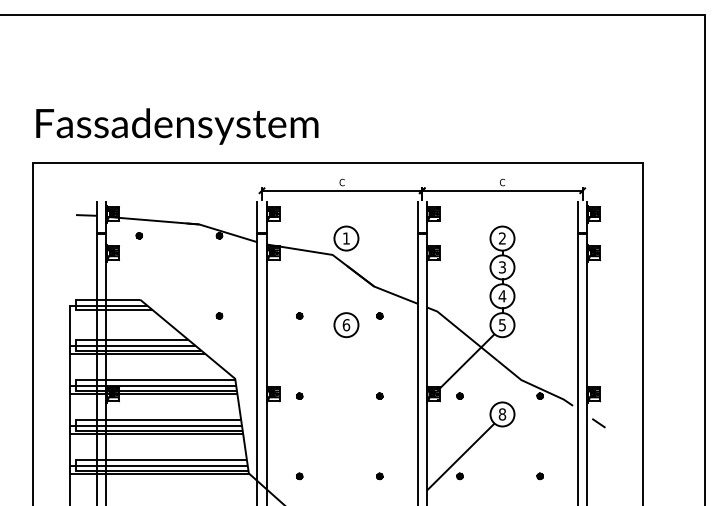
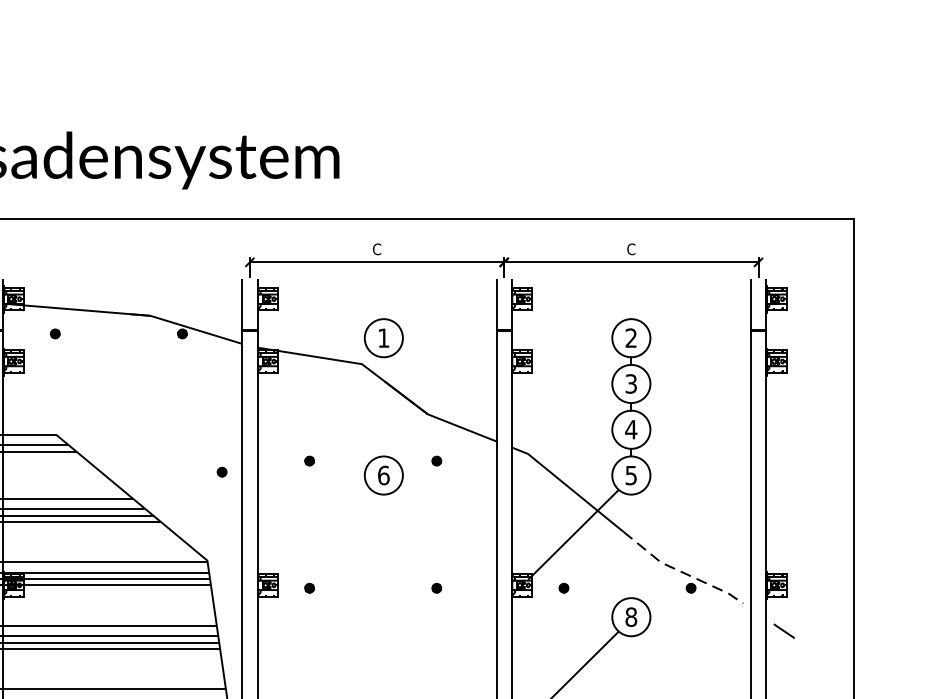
part: (219, 315) -> (222, 471), moved
line: (533, 385) -> (680, 571), solid -> dashed

